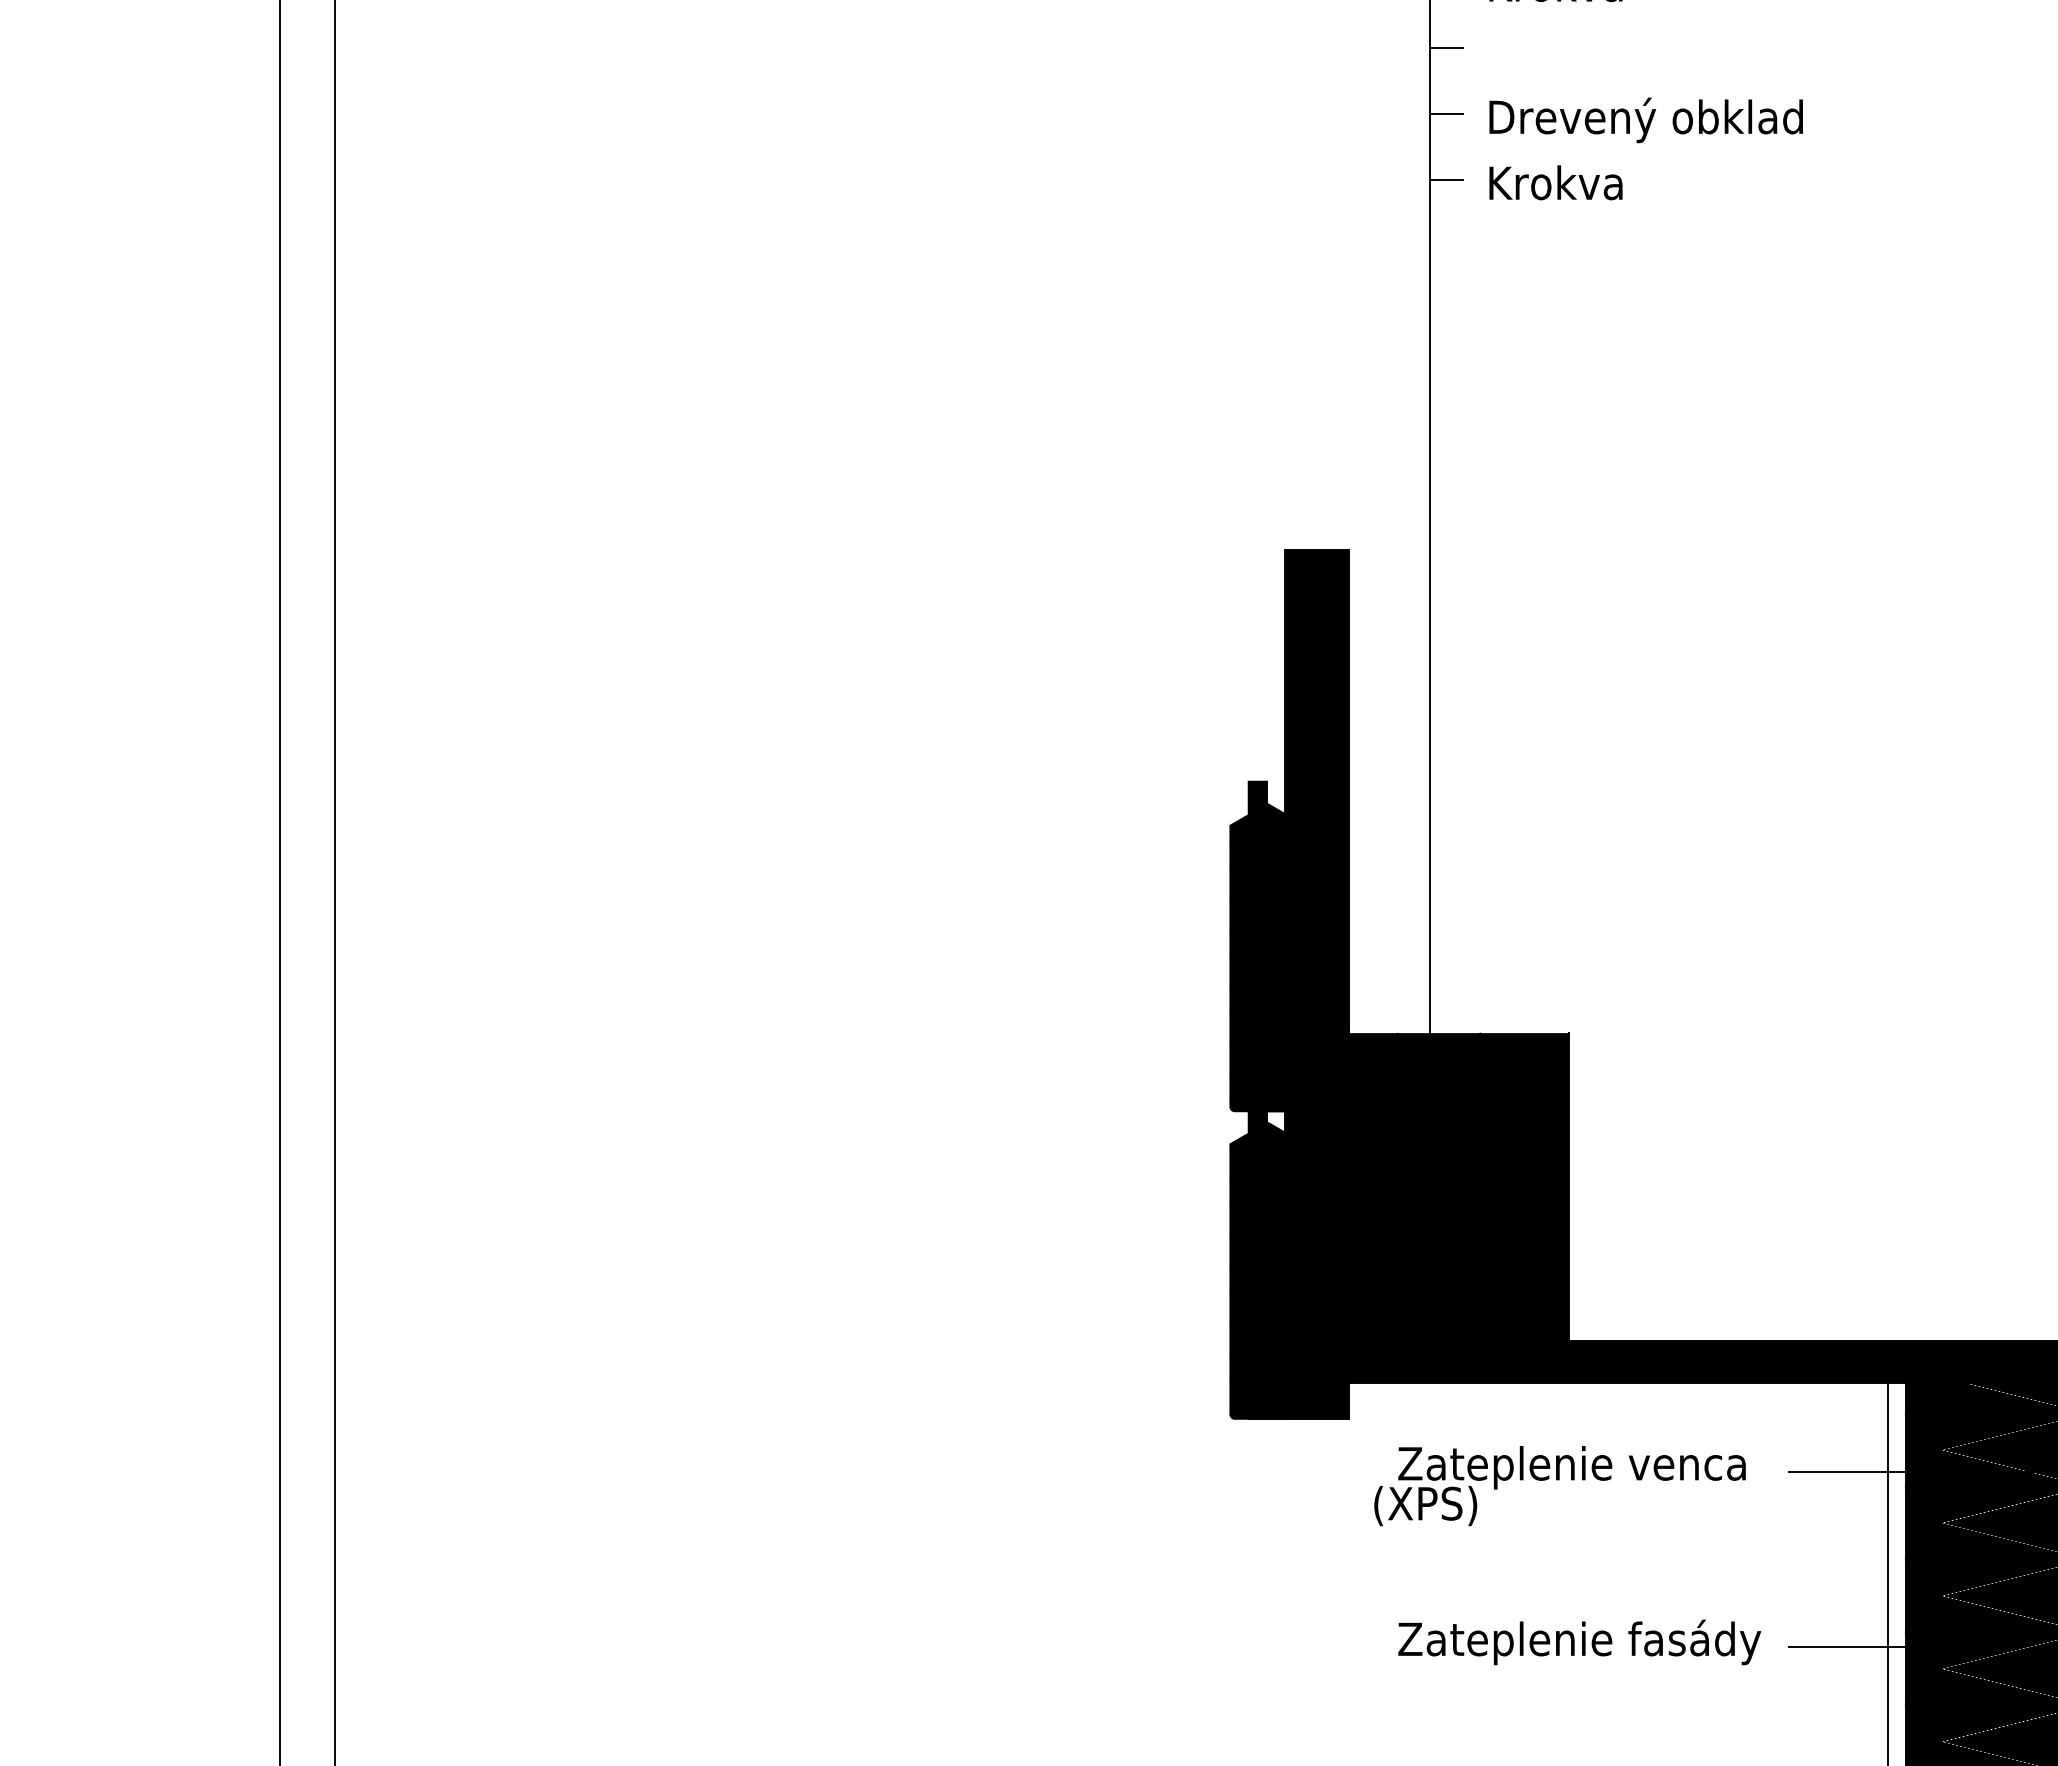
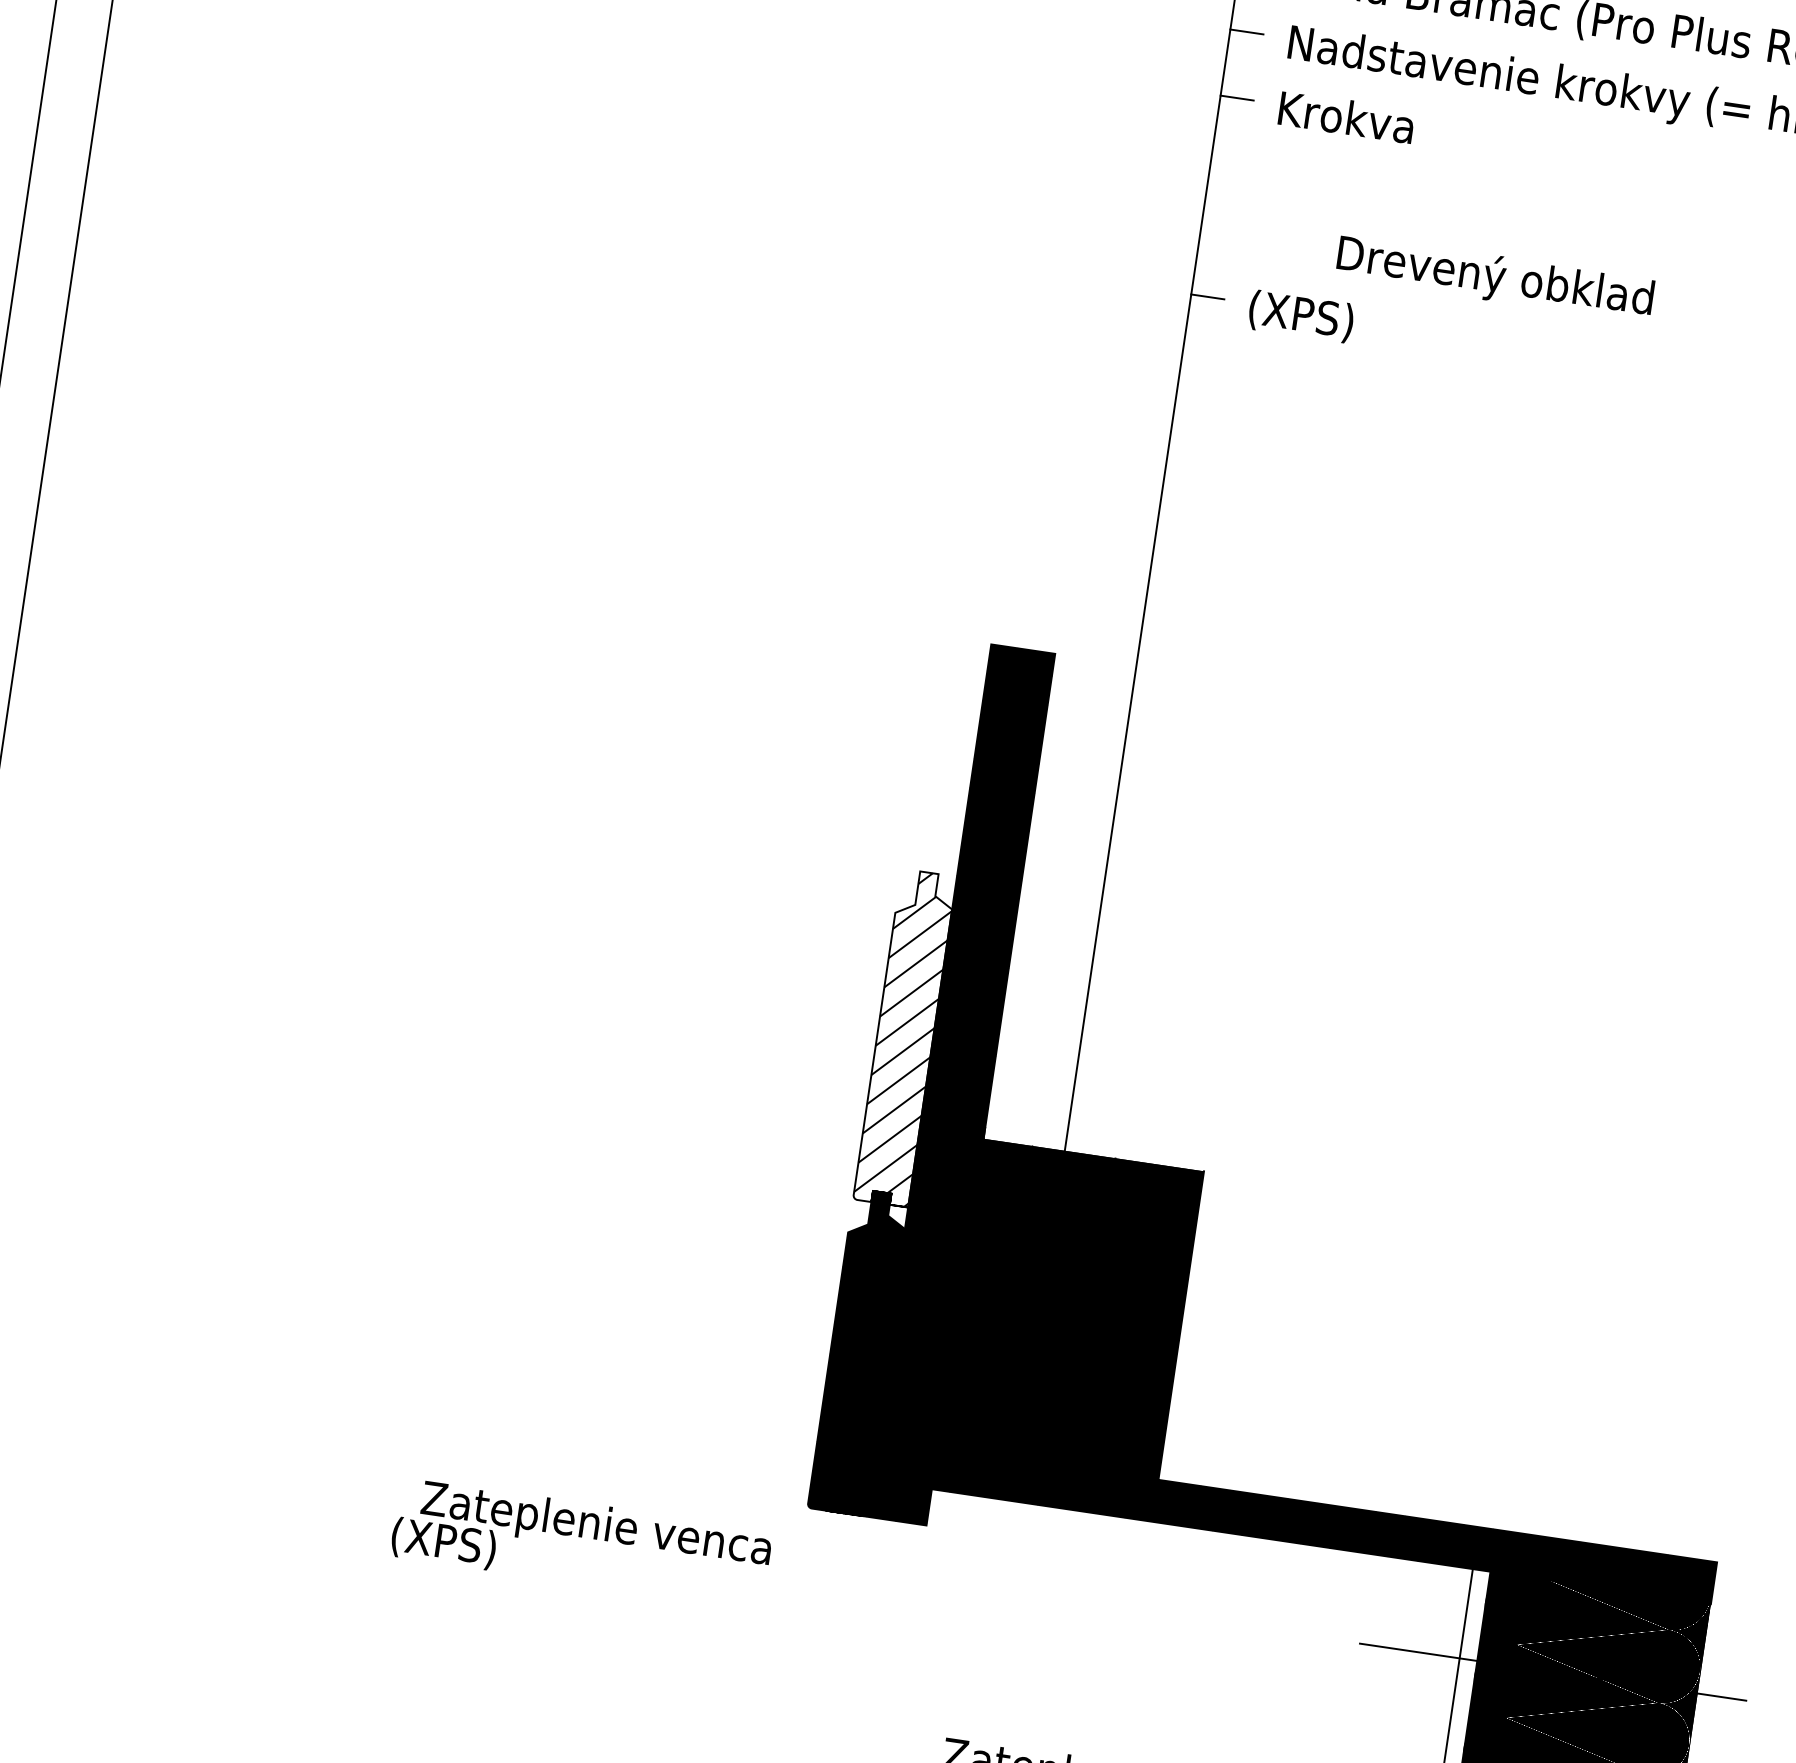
line: (1445, 47) -> (1226, 164), removed
line: (1445, 113) -> (1216, 230), removed
text: (1645, 120) -> (1494, 278), moved
text: (1555, 185) -> (1316, 318), Krokva -> (XPS)
fill: (1257, 946) -> (904, 1038), removed
text: (1559, 1486) -> (580, 1543), moved

